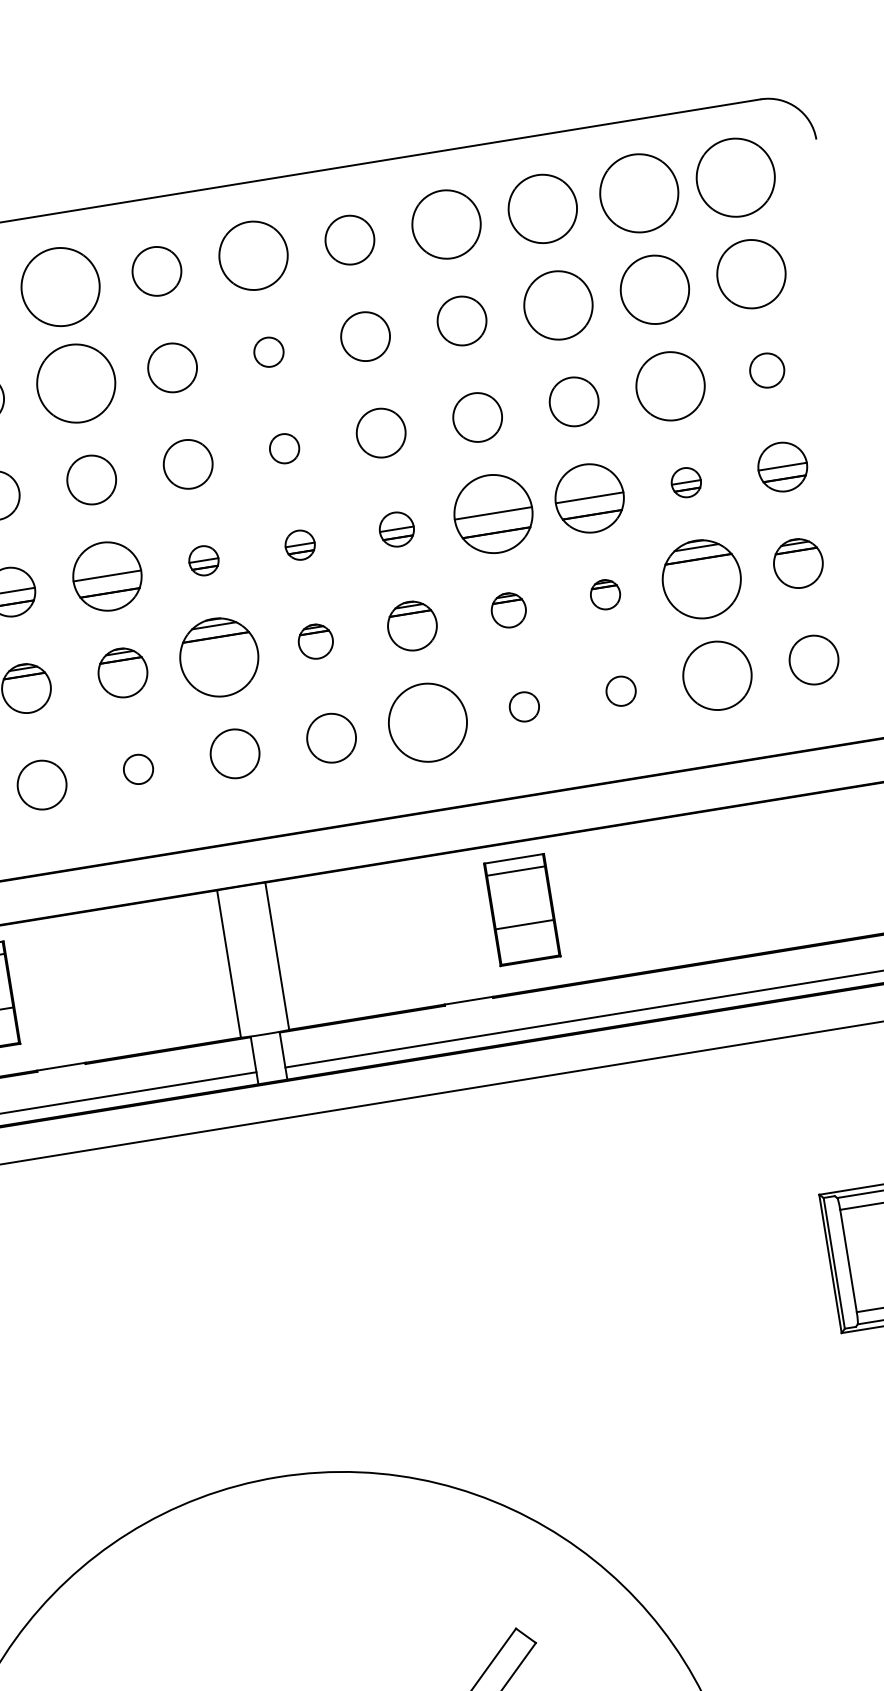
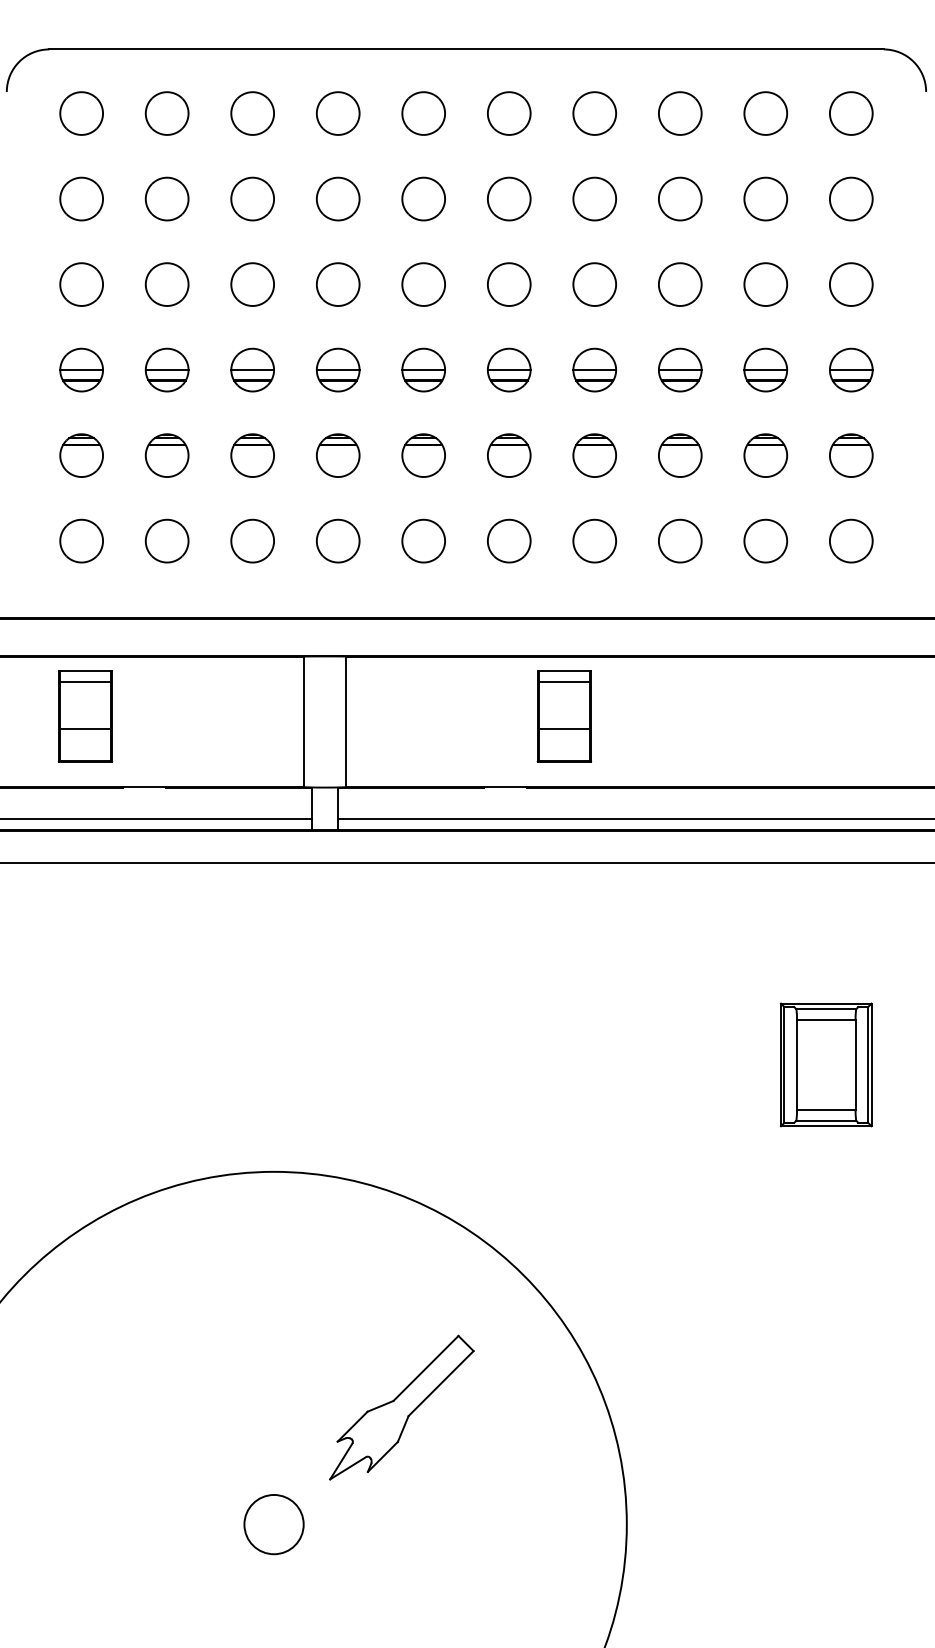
part: (736, 177) -> (851, 113), size x0.62
part: (639, 193) -> (765, 113), size x0.62
part: (543, 208) -> (680, 113), size x0.71
part: (446, 224) -> (594, 113), size x0.71
part: (253, 255) -> (423, 113), size x0.71
part: (751, 273) -> (851, 198), size x0.71
part: (60, 286) -> (252, 113), size x0.62
part: (654, 289) -> (765, 198), size x0.71
part: (558, 304) -> (680, 198), size x0.71
part: (268, 351) -> (423, 198), size x1.67
part: (767, 370) -> (851, 284), size x1.43
part: (75, 382) -> (252, 198), size x0.62
part: (670, 386) -> (765, 284), size x0.71
part: (284, 448) -> (423, 284), size x1.67
part: (685, 482) -> (765, 369), size x1.67
part: (589, 497) -> (680, 369), size x0.71
part: (492, 513) -> (594, 369), size x0.62
part: (397, 528) -> (509, 369), size x1.43
part: (299, 544) -> (423, 369), size x1.67
part: (204, 560) -> (338, 369), size x1.67
part: (107, 575) -> (252, 369), size x0.71
part: (701, 579) -> (765, 455), size x0.62
part: (605, 594) -> (680, 455), size x1.67
part: (508, 610) -> (594, 455), size x1.43
part: (315, 641) -> (423, 455), size x1.43
part: (219, 657) -> (338, 455), size x0.62
part: (717, 675) -> (765, 540), size x0.71
part: (621, 690) -> (680, 540), size x1.67
part: (524, 706) -> (594, 540), size x1.67
part: (428, 721) -> (509, 540), size x0.62
part: (138, 768) -> (252, 540), size x1.67

